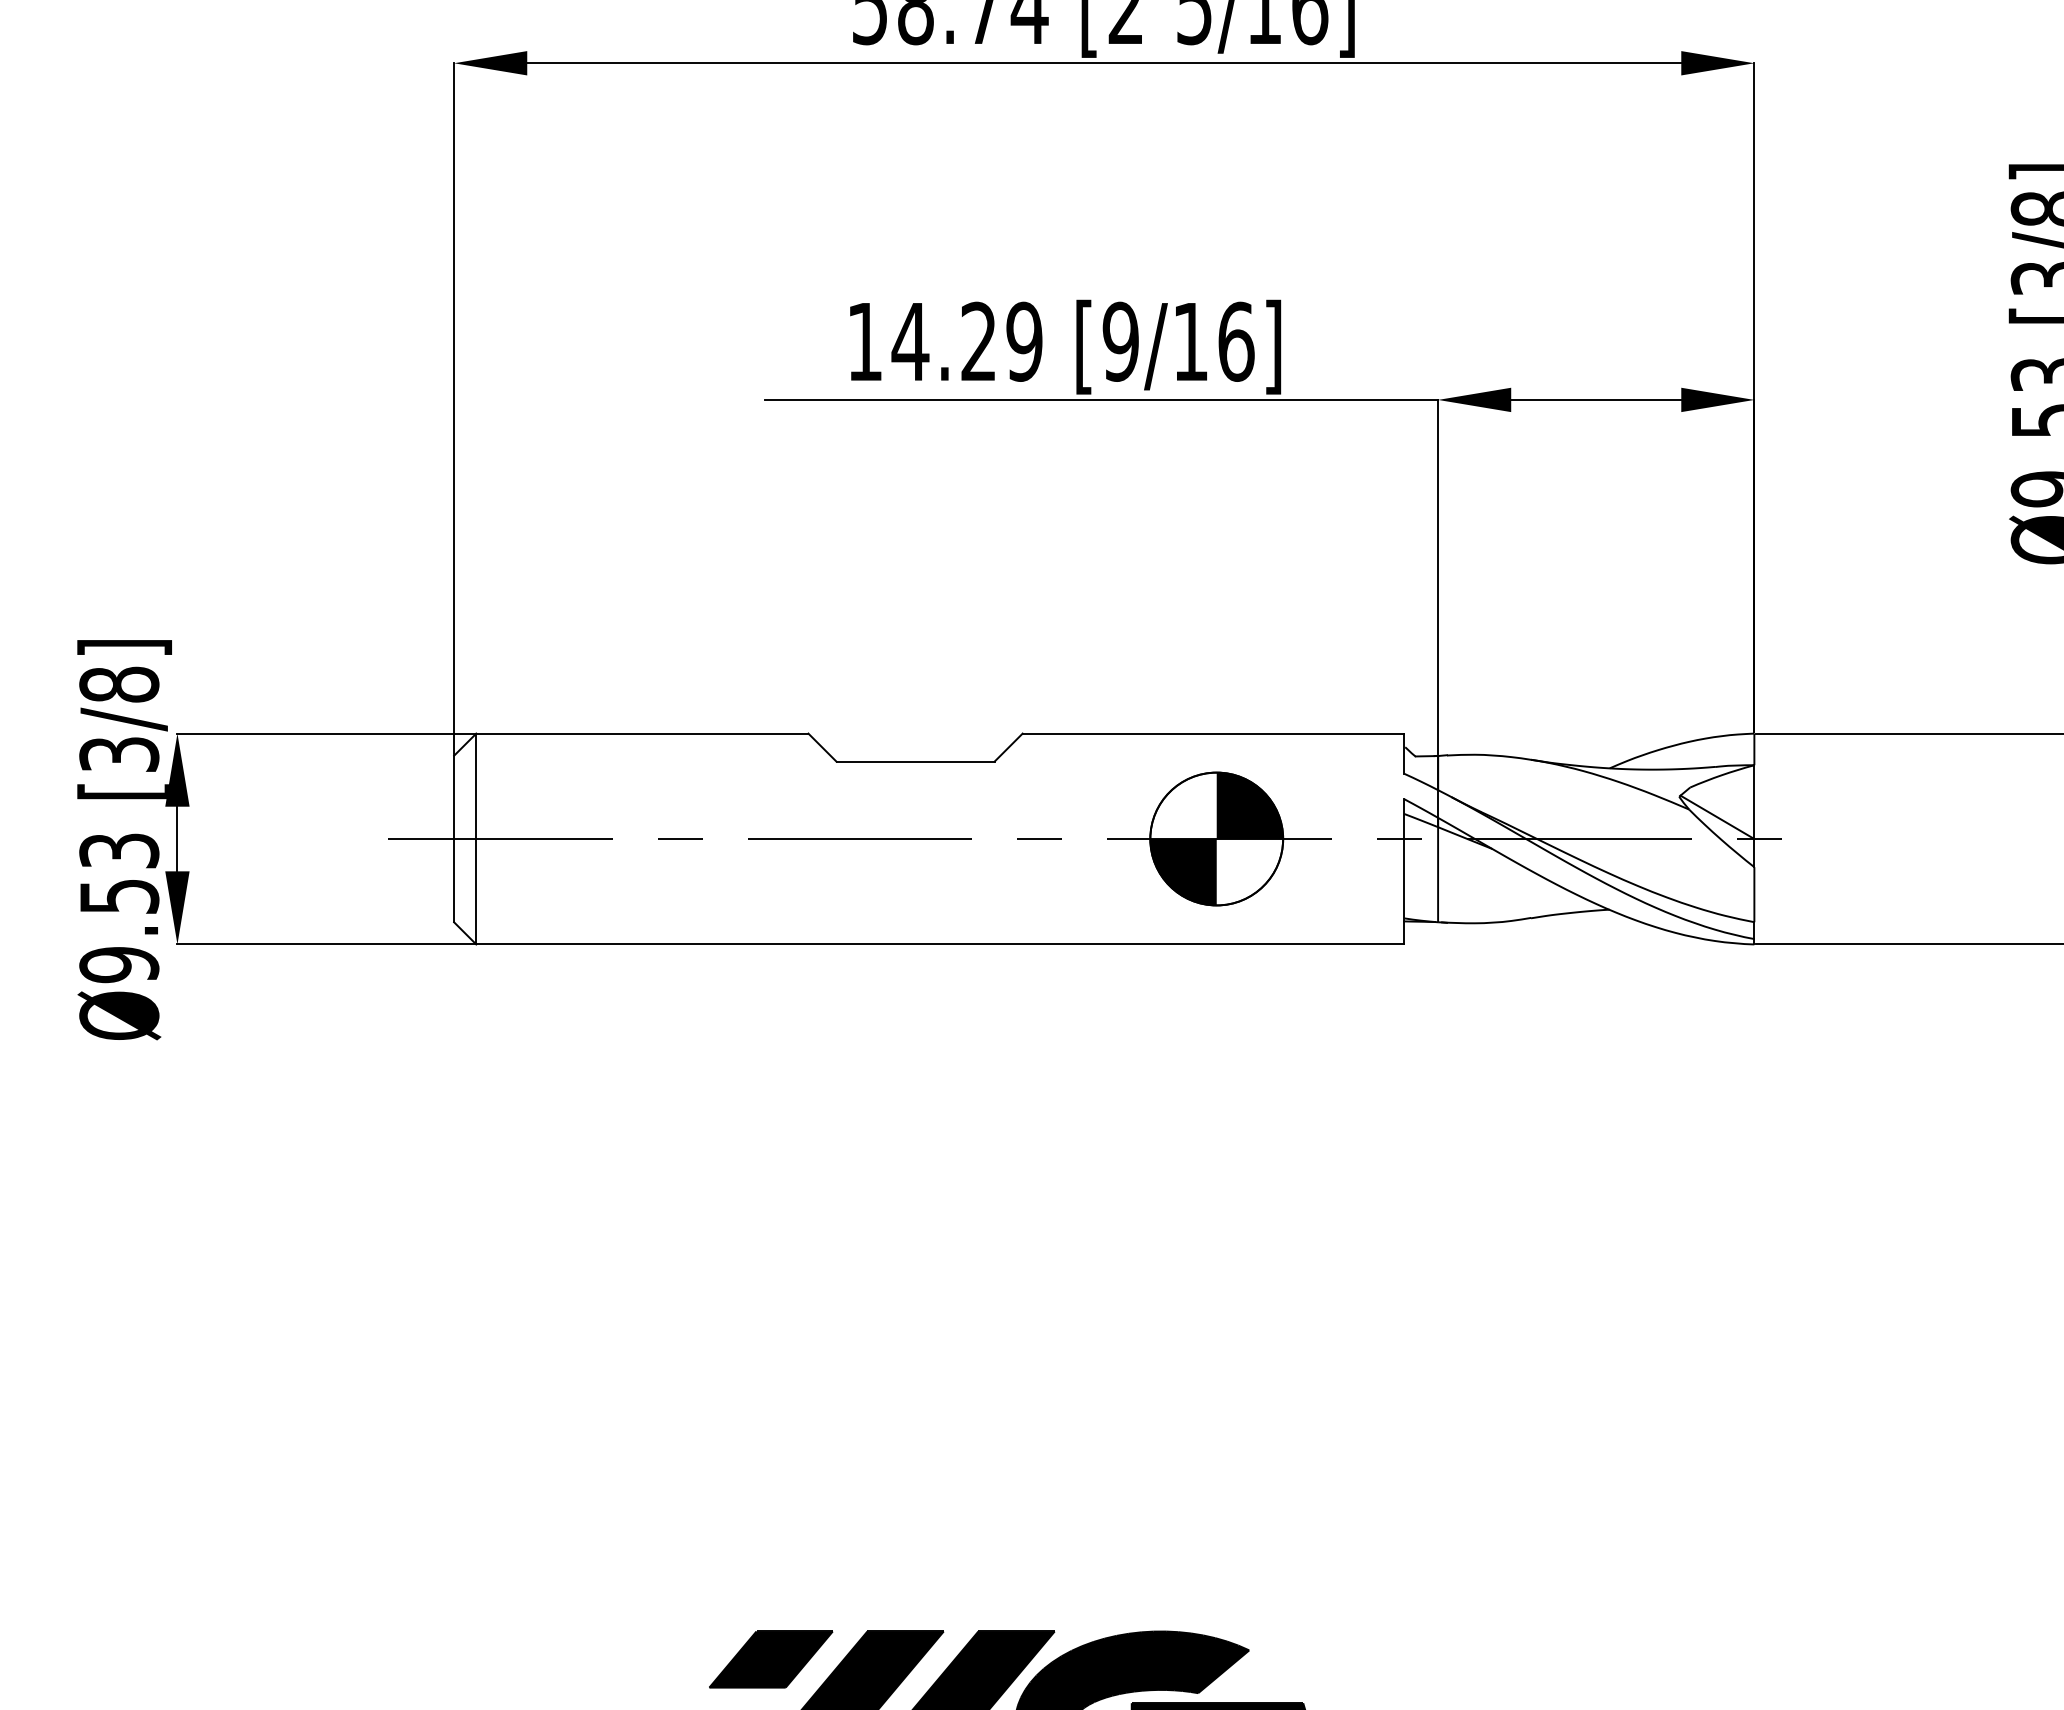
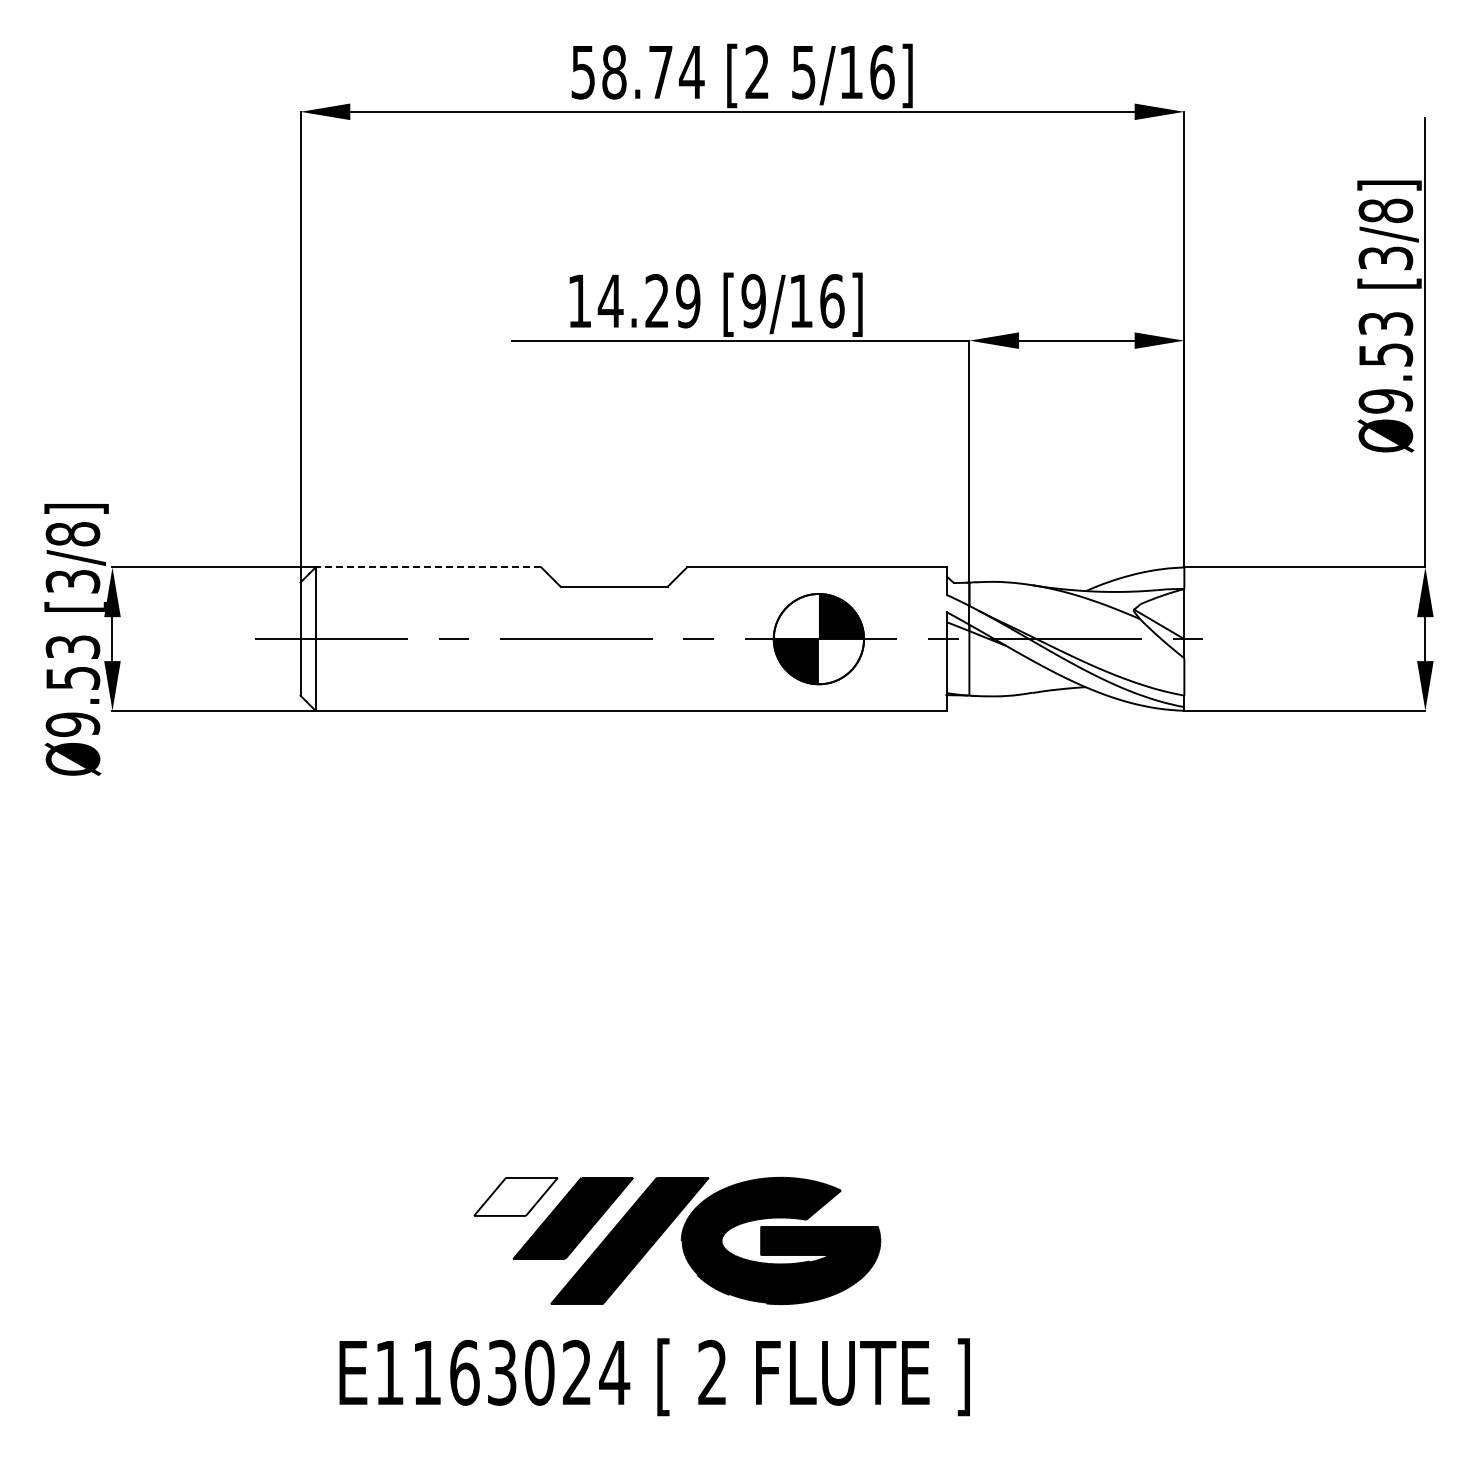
line: (642, 733) -> (428, 567), solid -> dashed
fill: (770, 1659) -> (515, 1196), removed

